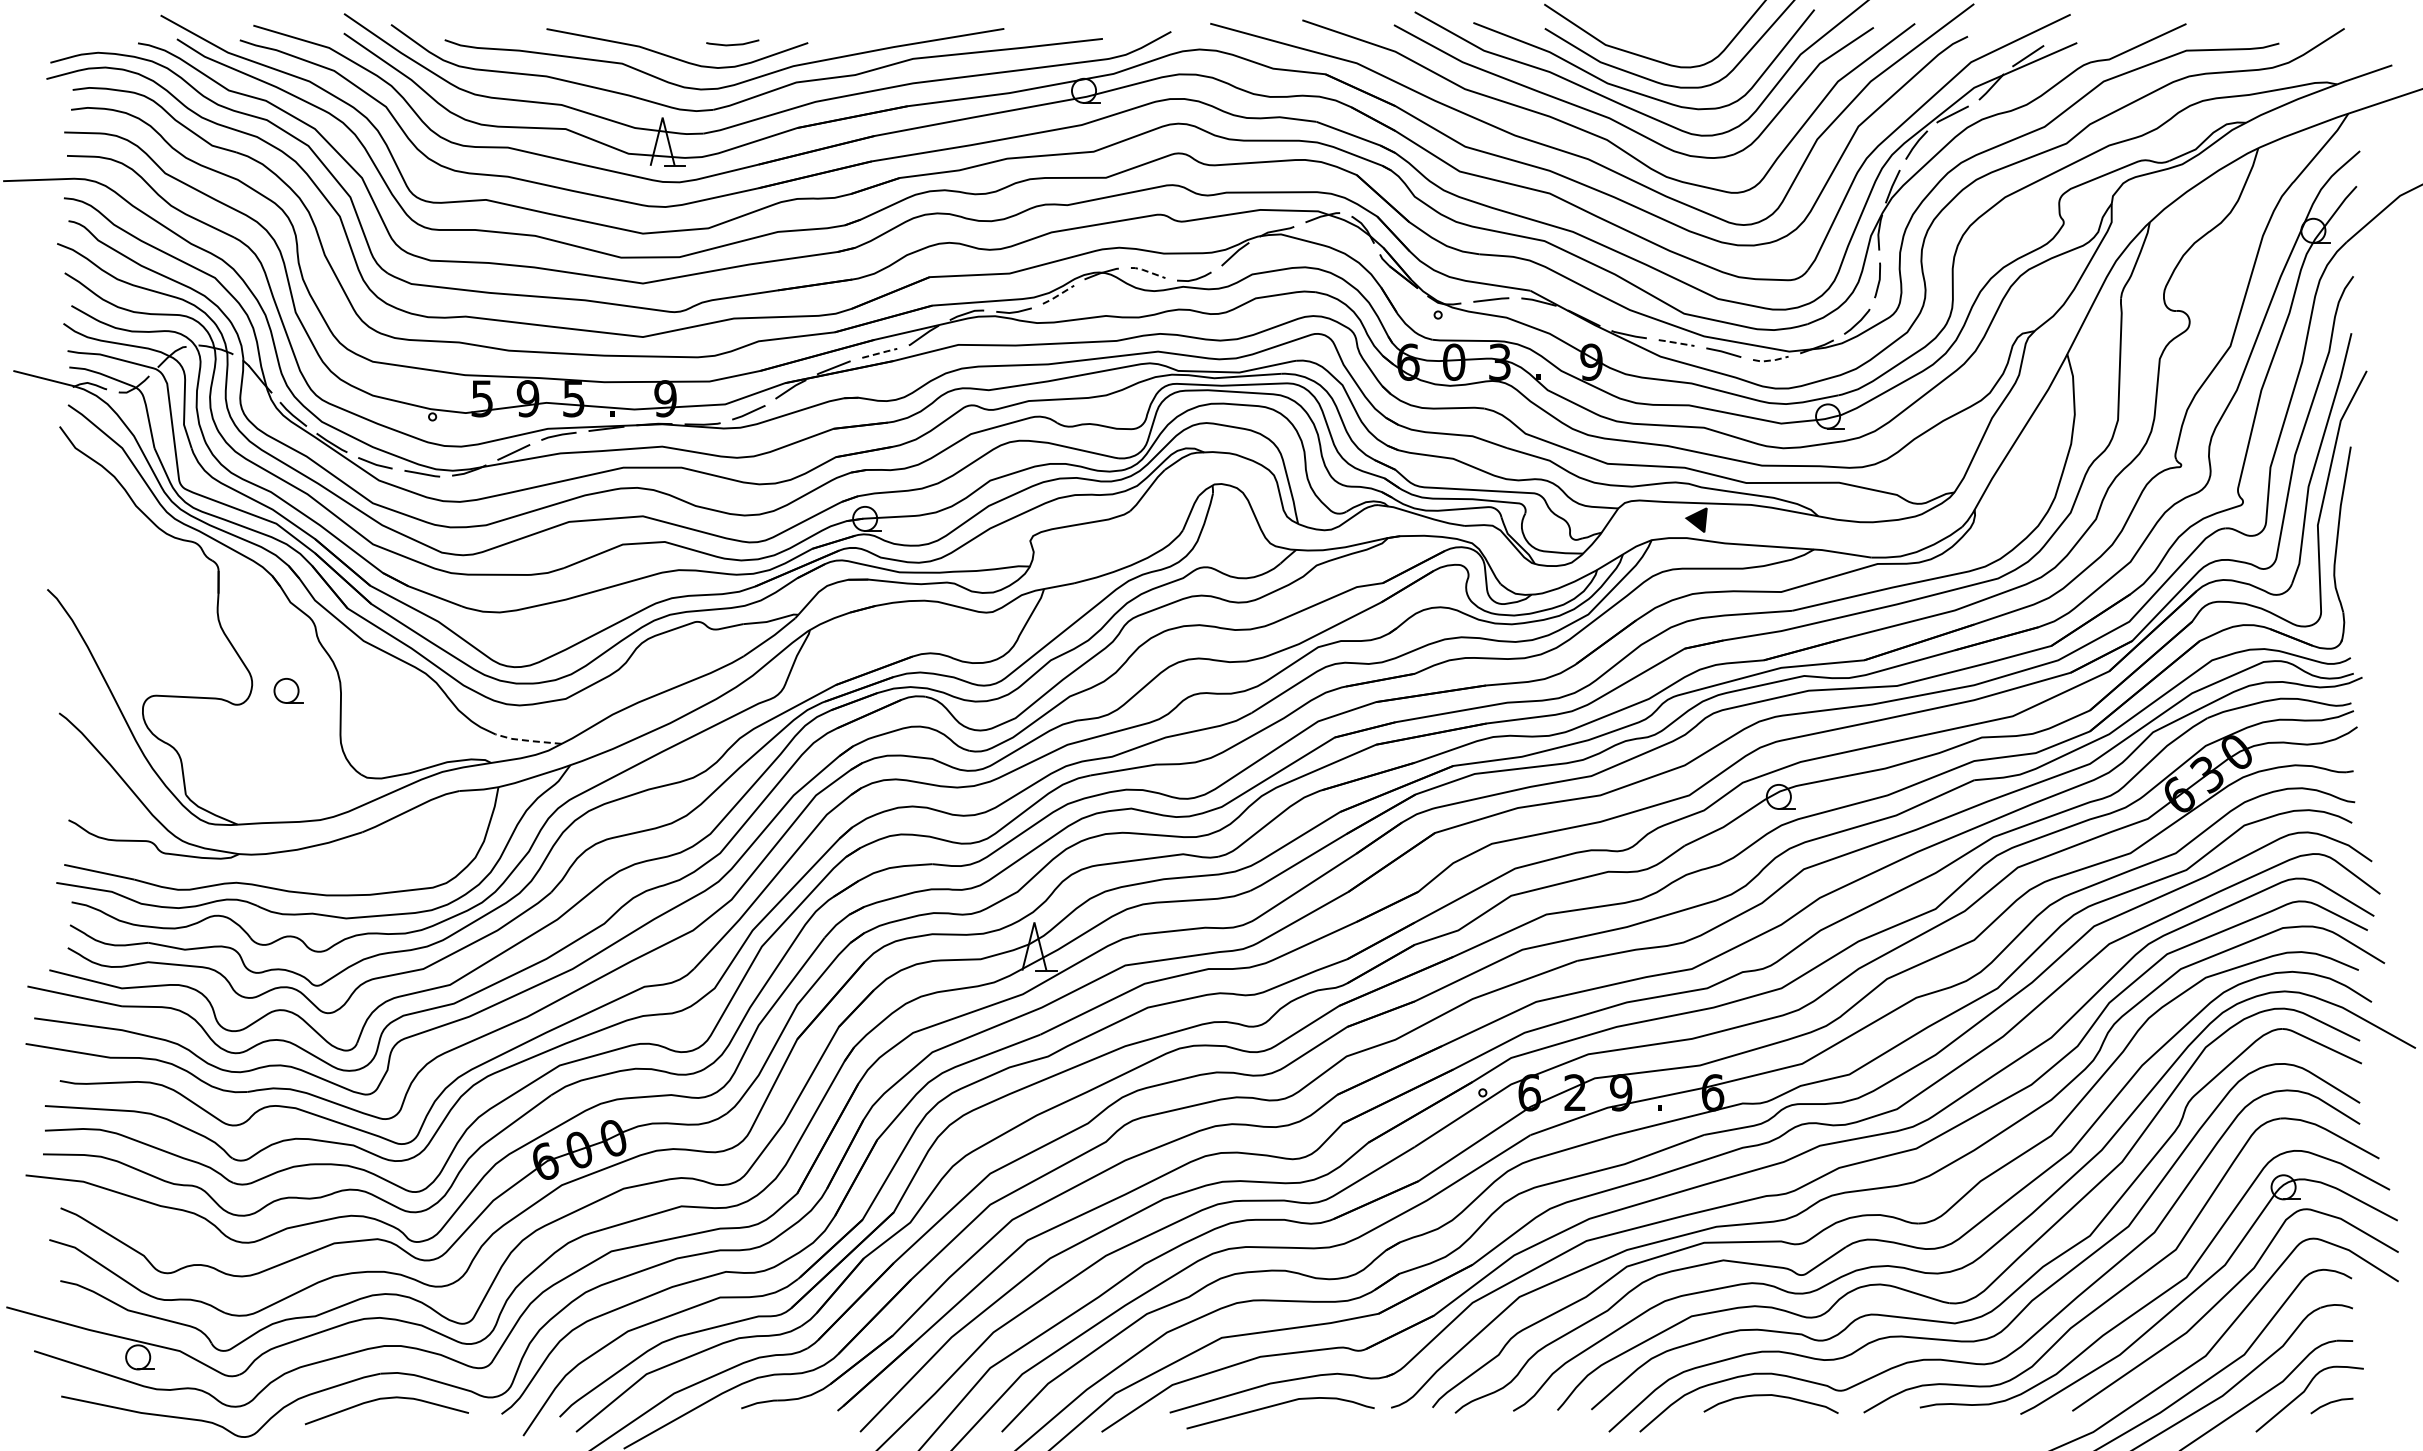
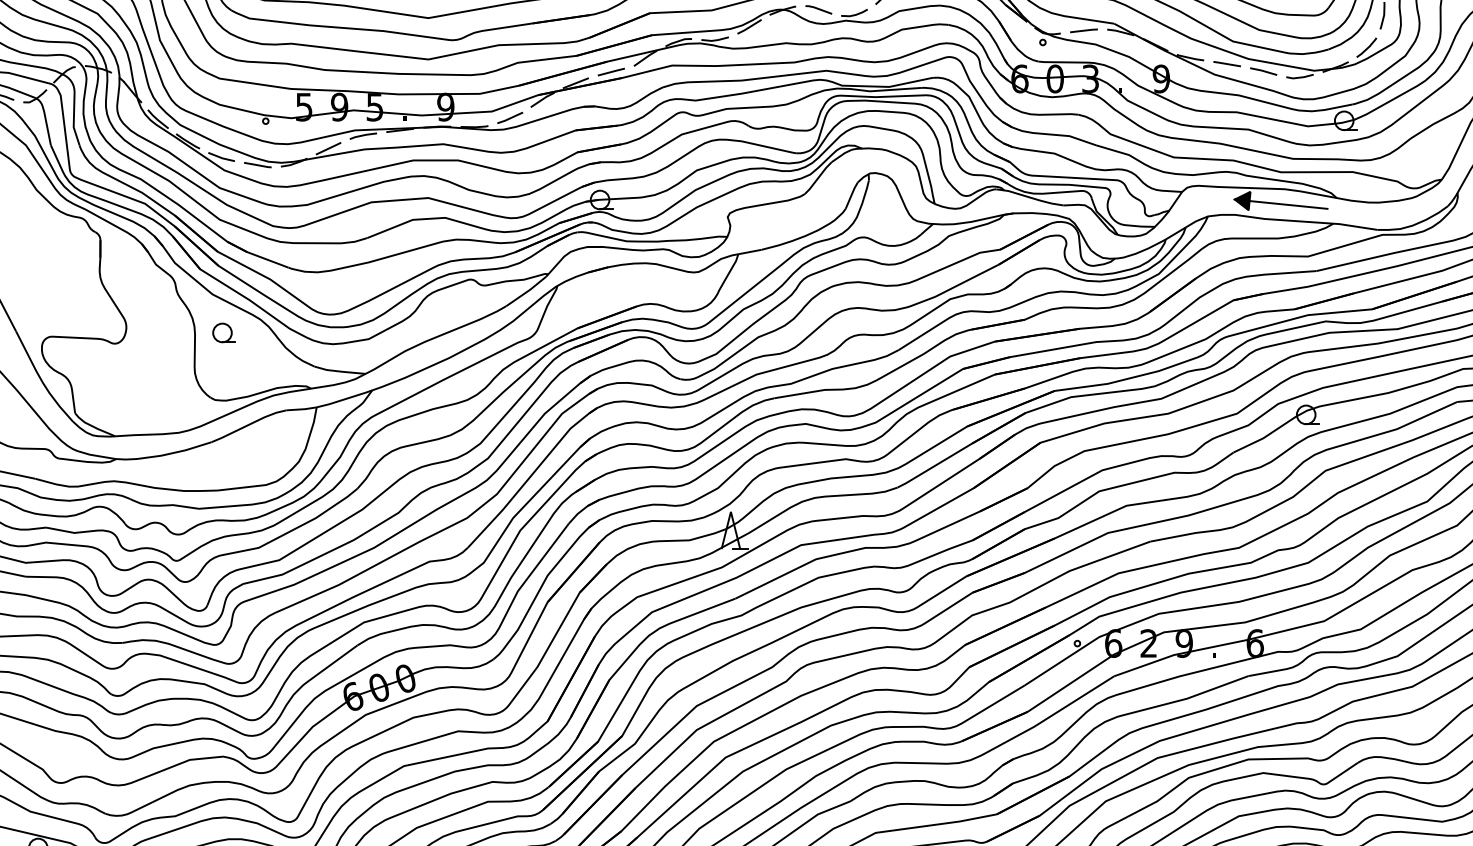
line: (1146, 271) -> (817, 8), dashed -> solid
line: (1058, 295) -> (749, 27), dashed -> solid
line: (1675, 342) -> (1226, 63), dashed -> solid
line: (880, 353) -> (611, 72), dashed -> solid
line: (1771, 360) -> (1300, 77), dashed -> solid
line: (1746, 524) -> (1281, 204), added
part: (288, 690) -> (224, 332), moved
line: (527, 740) -> (339, 371), dashed -> solid

